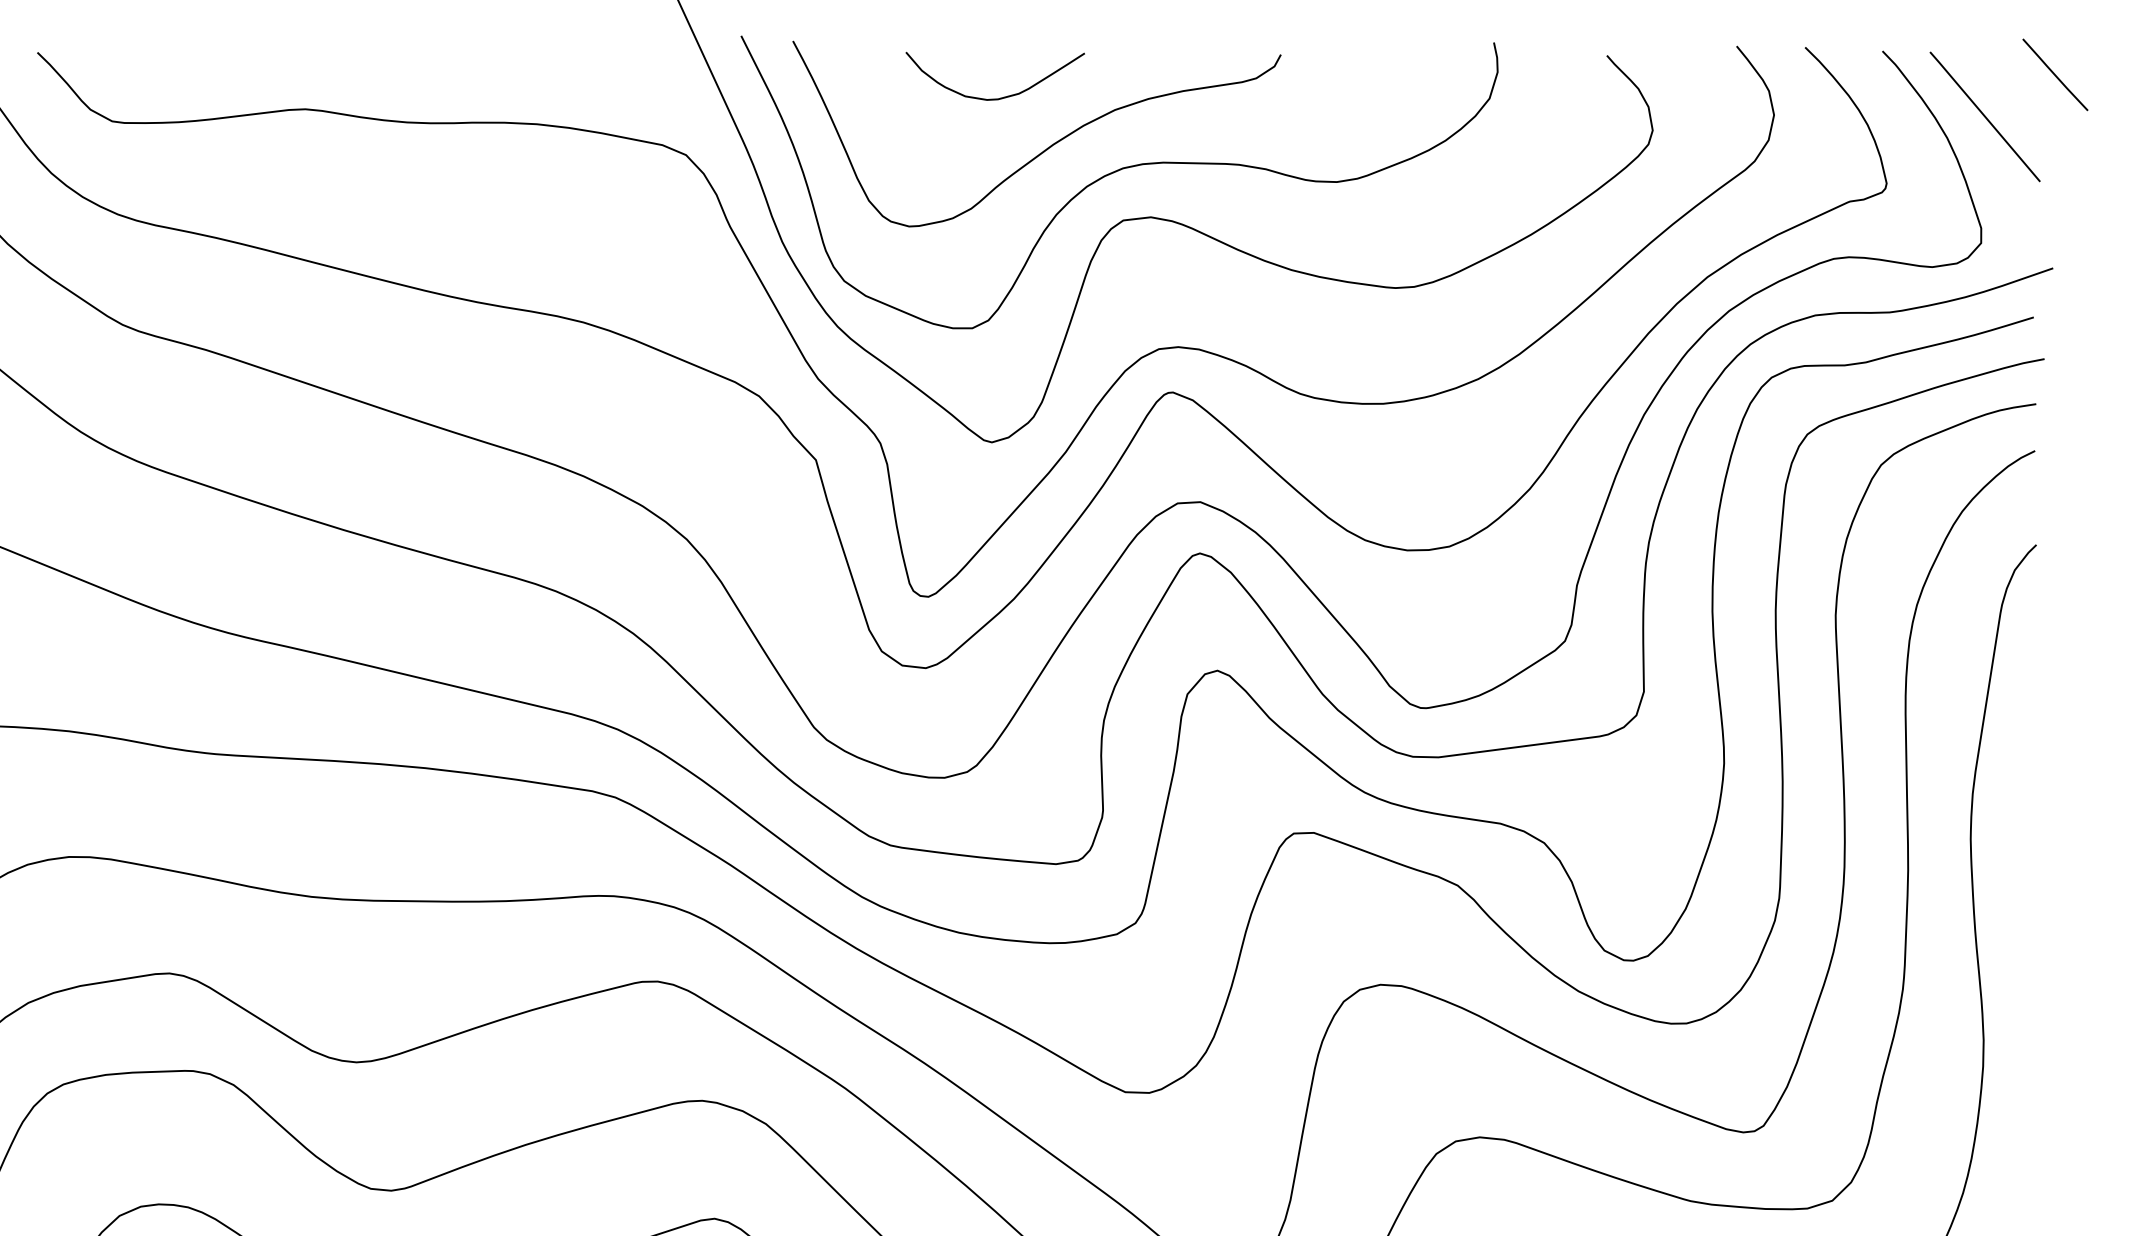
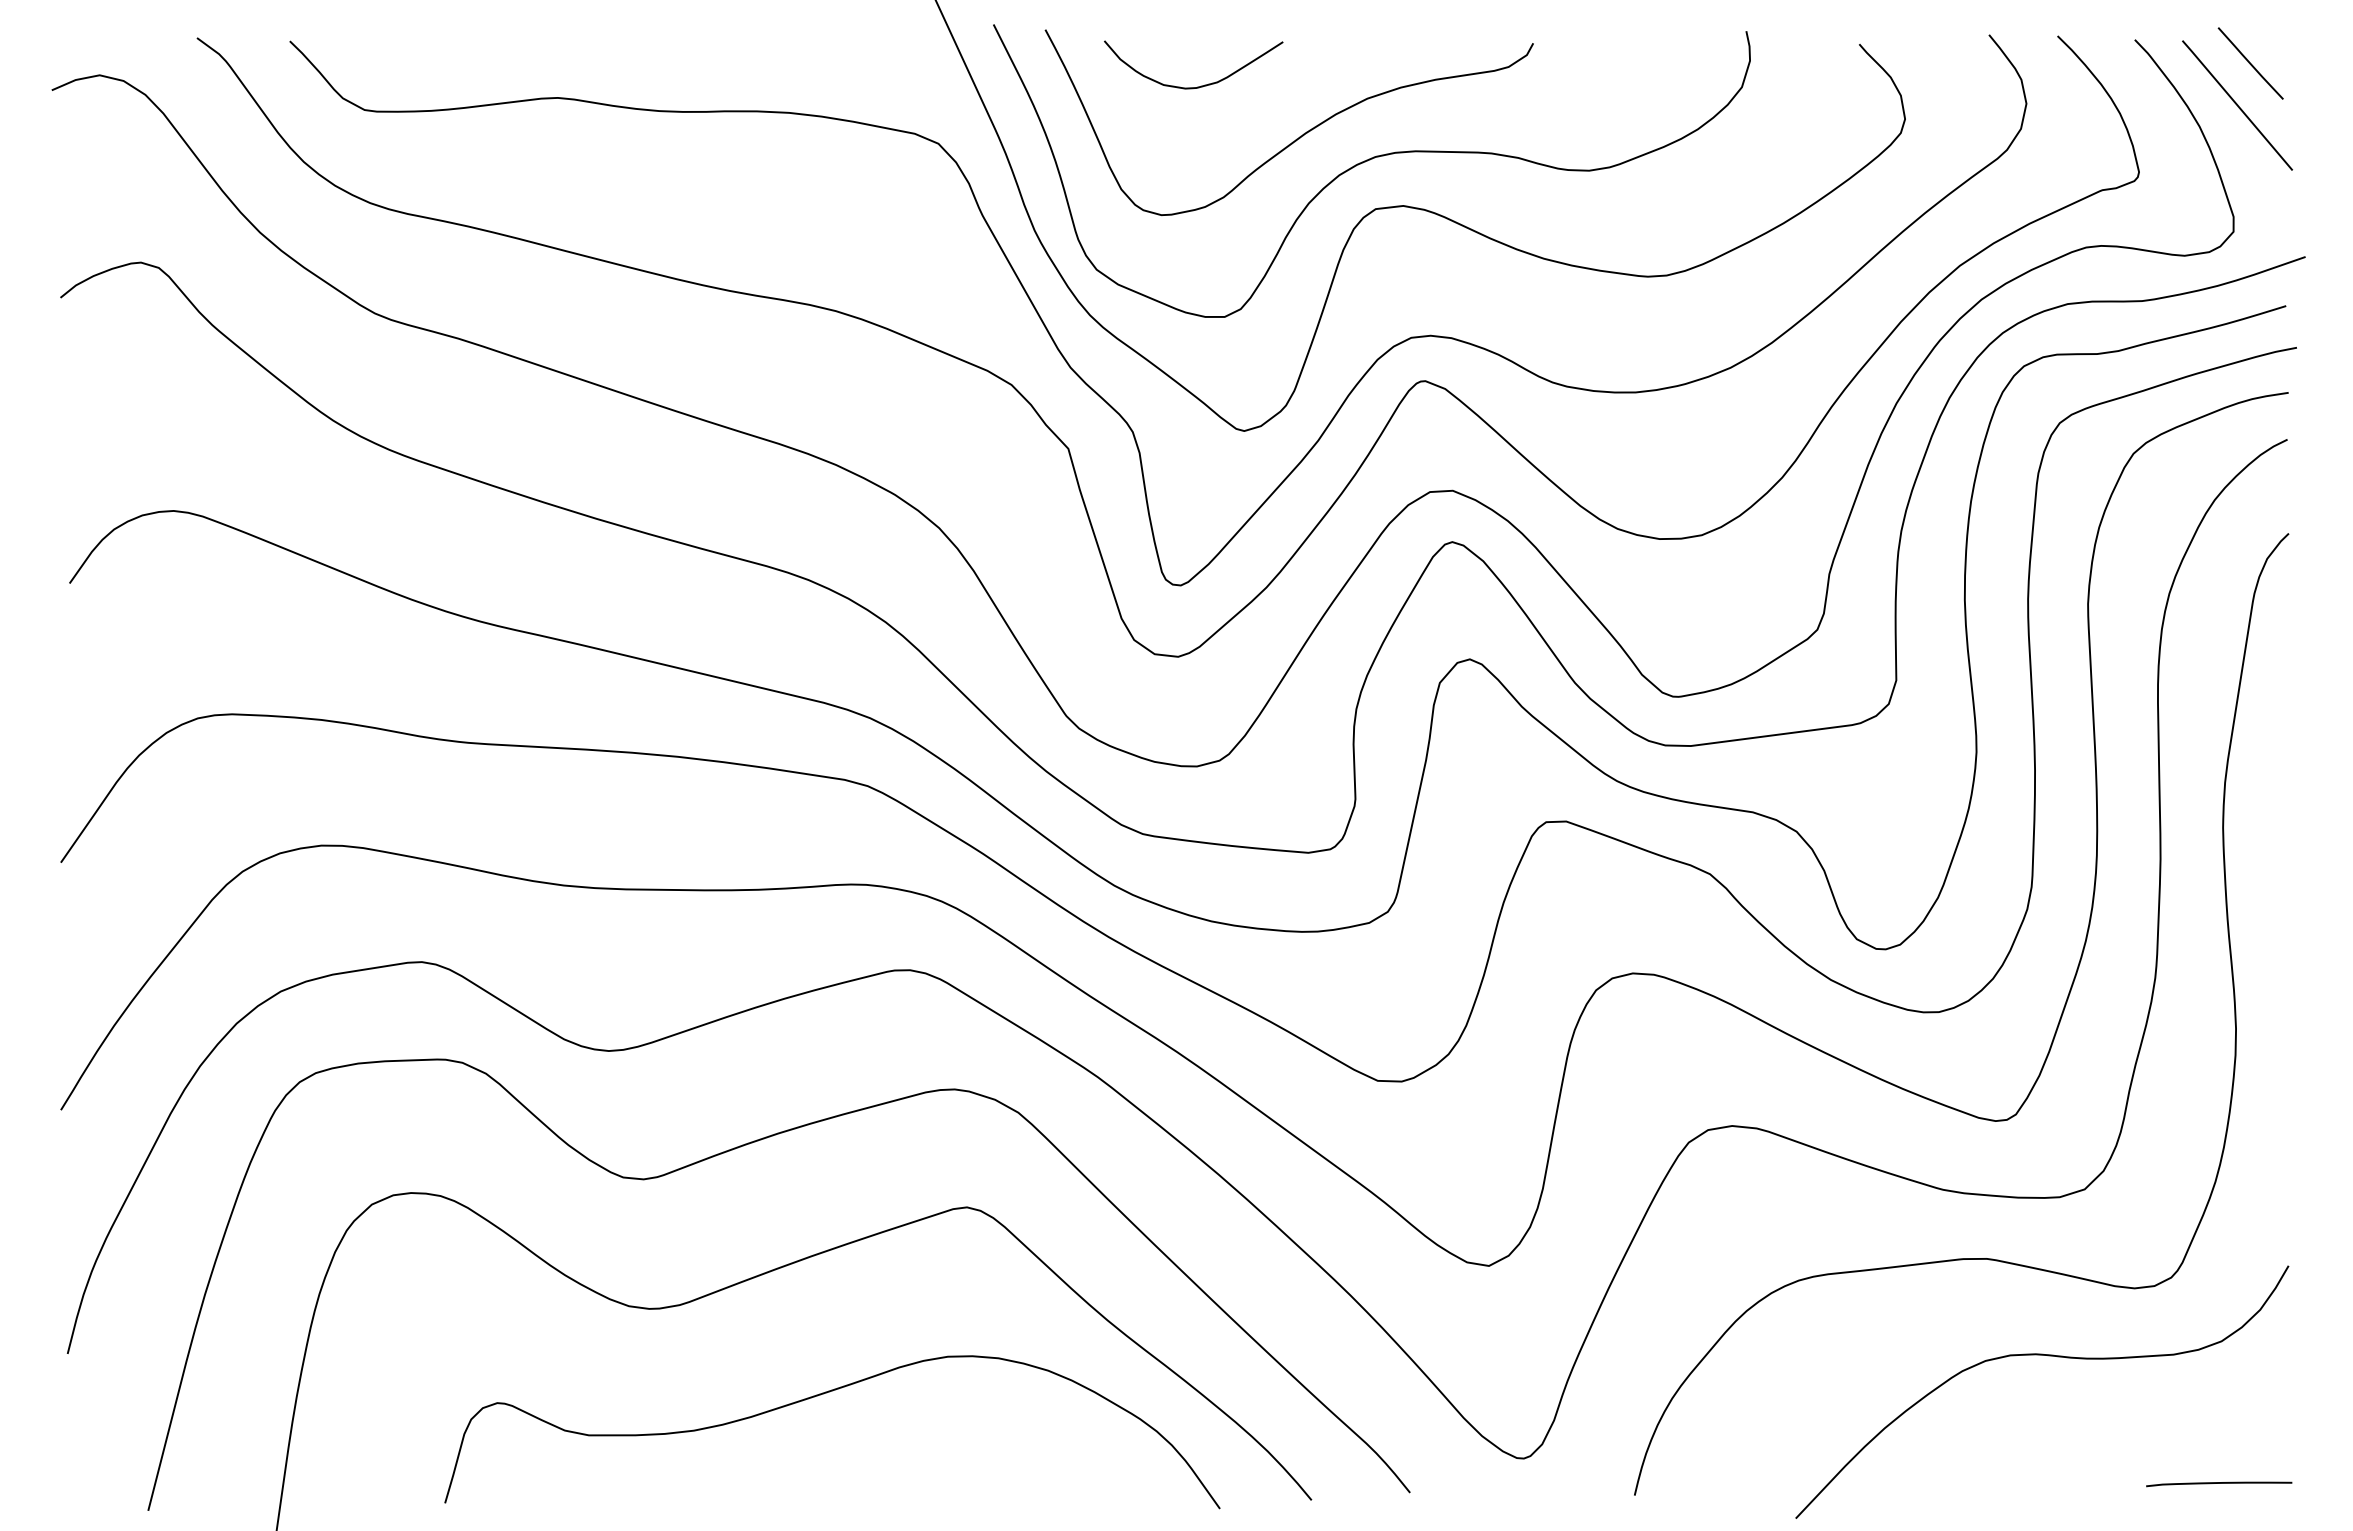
line: (2055, 74) -> (2250, 63), moved
curve: (999, 97) -> (1197, 86), moved

